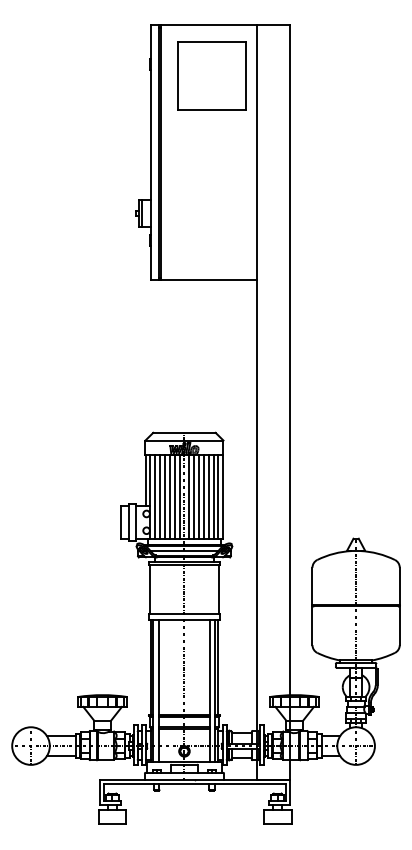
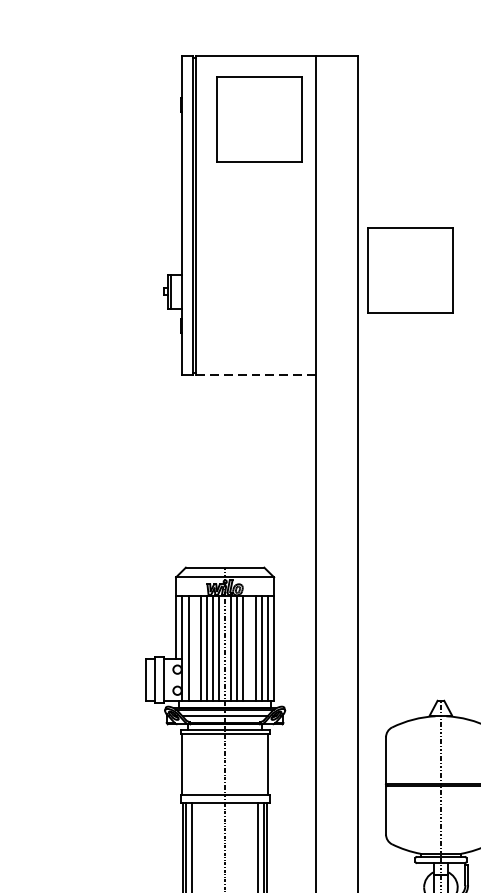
part: (331, 195) -> (409, 269), added
line: (208, 279) -> (255, 374), solid -> dashed
line: (160, 497) -> (194, 648), removed
line: (203, 497) -> (249, 648), removed

